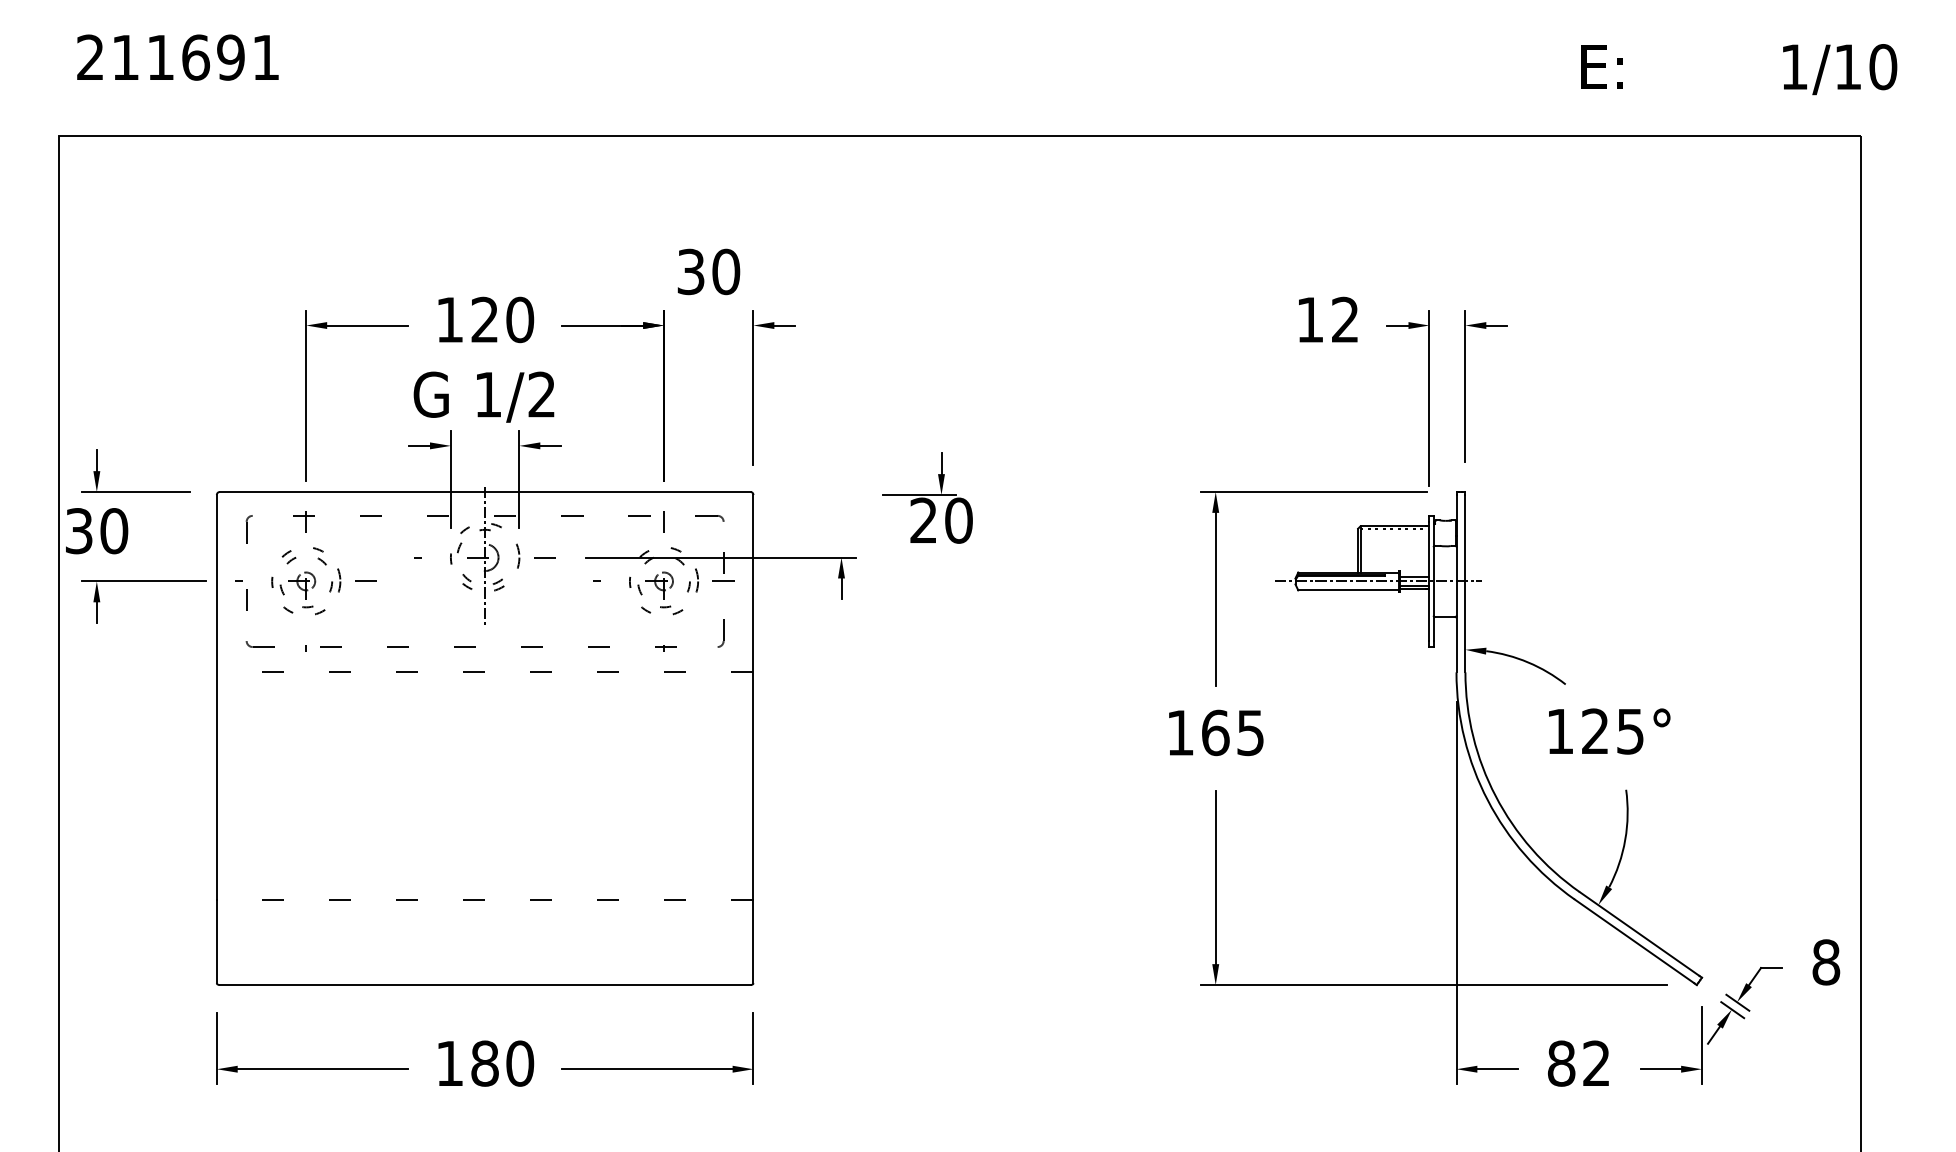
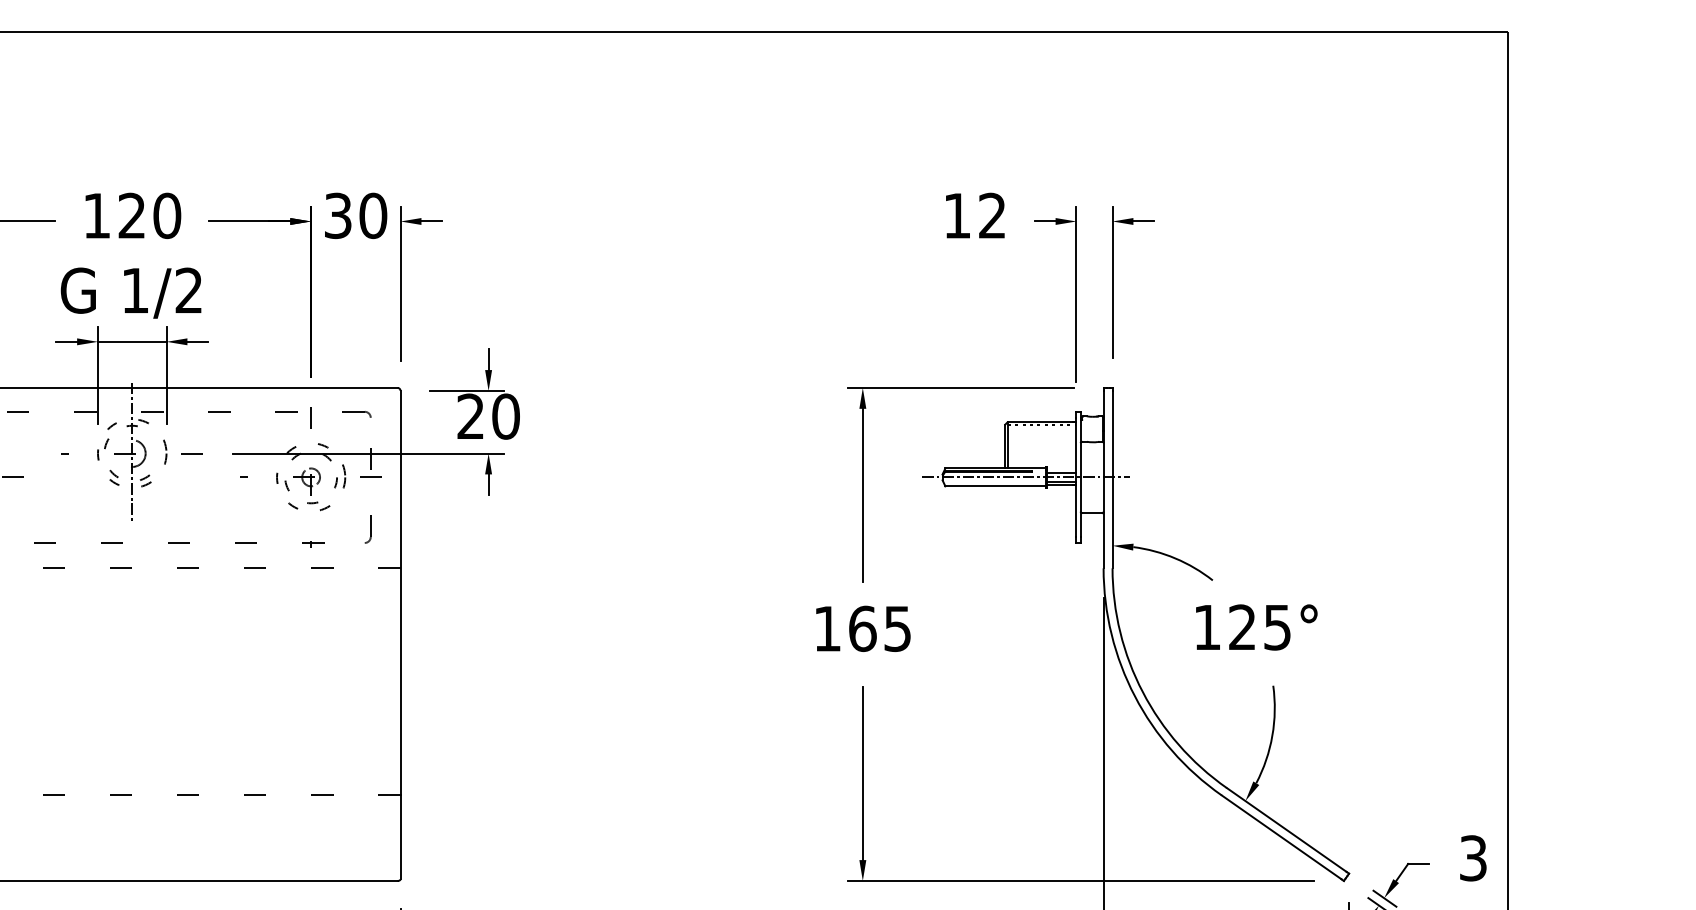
text: (708, 271) -> (355, 215), moved
line: (484, 445) -> (131, 341), added
part: (927, 497) -> (474, 393), moved
text: (1826, 962) -> (1473, 858), 8 -> 3

